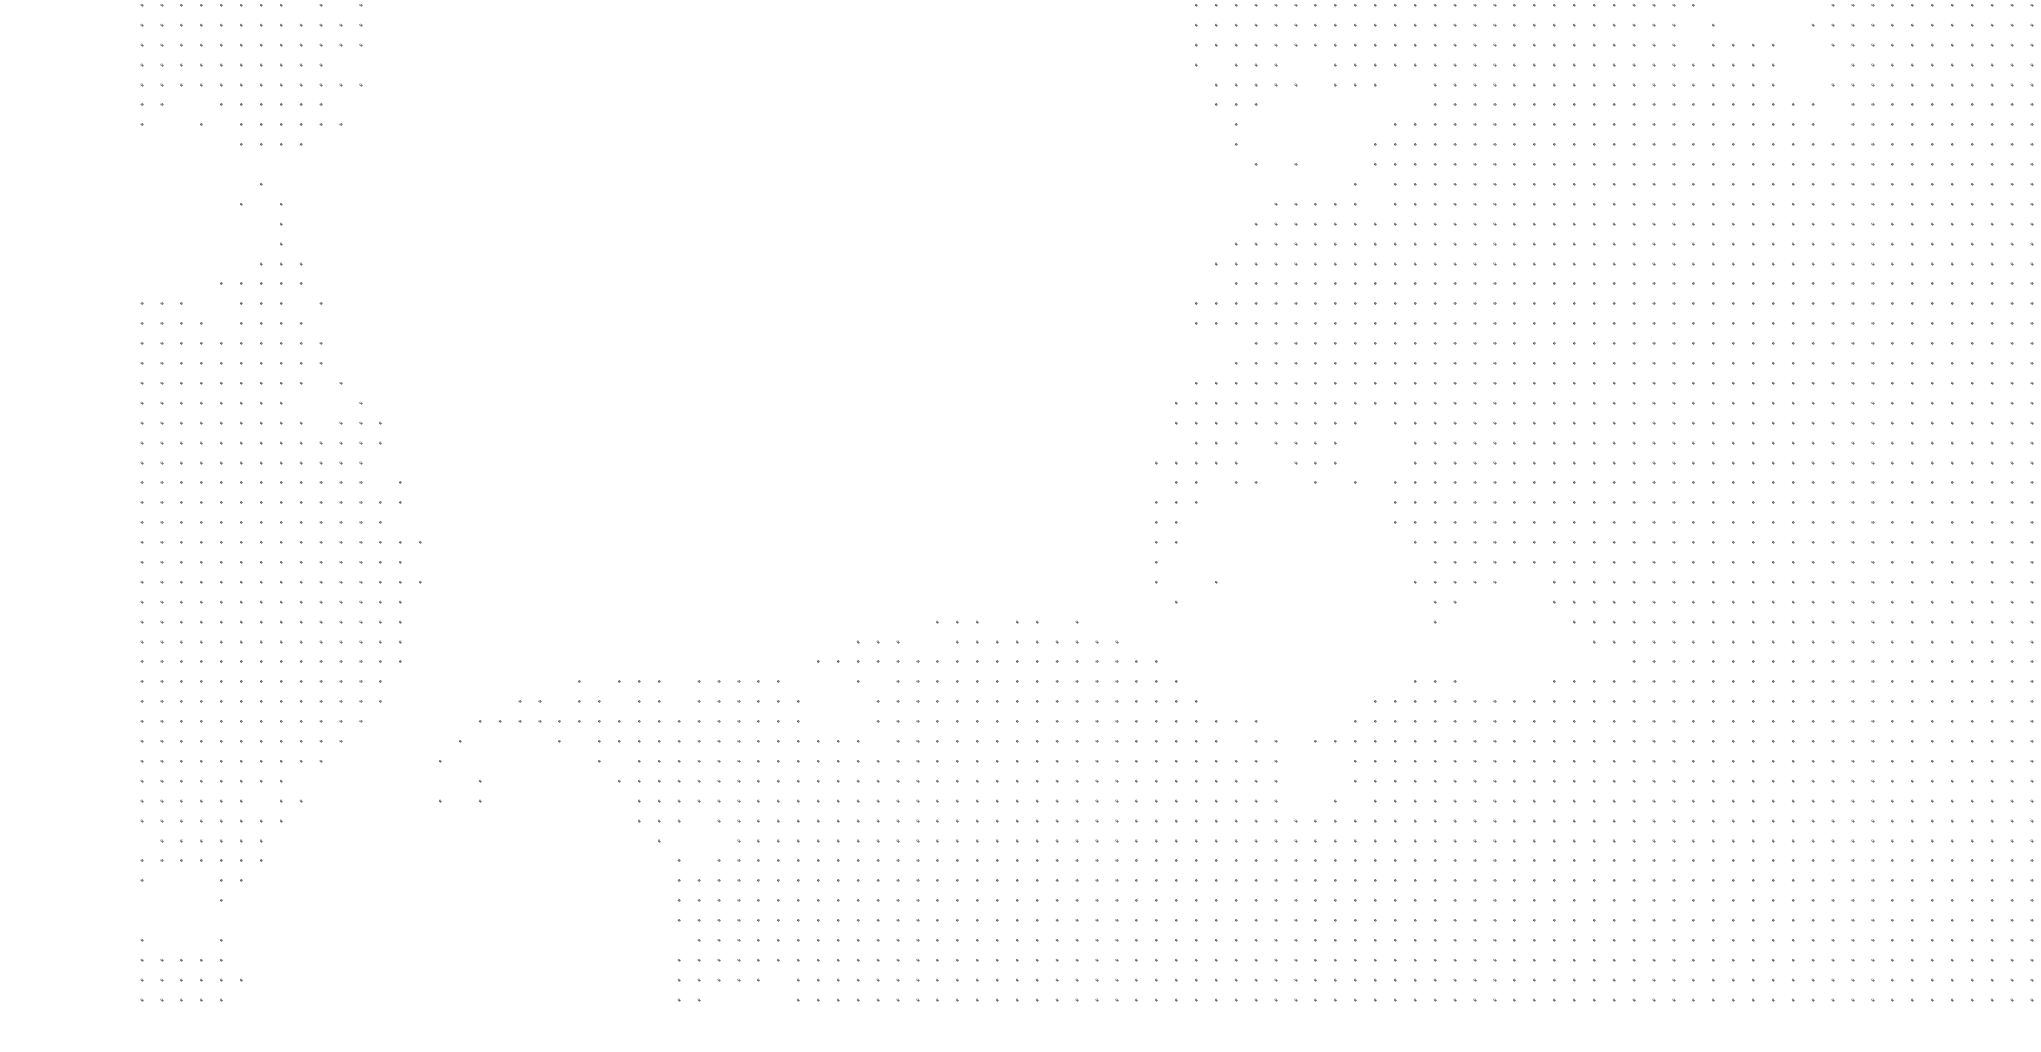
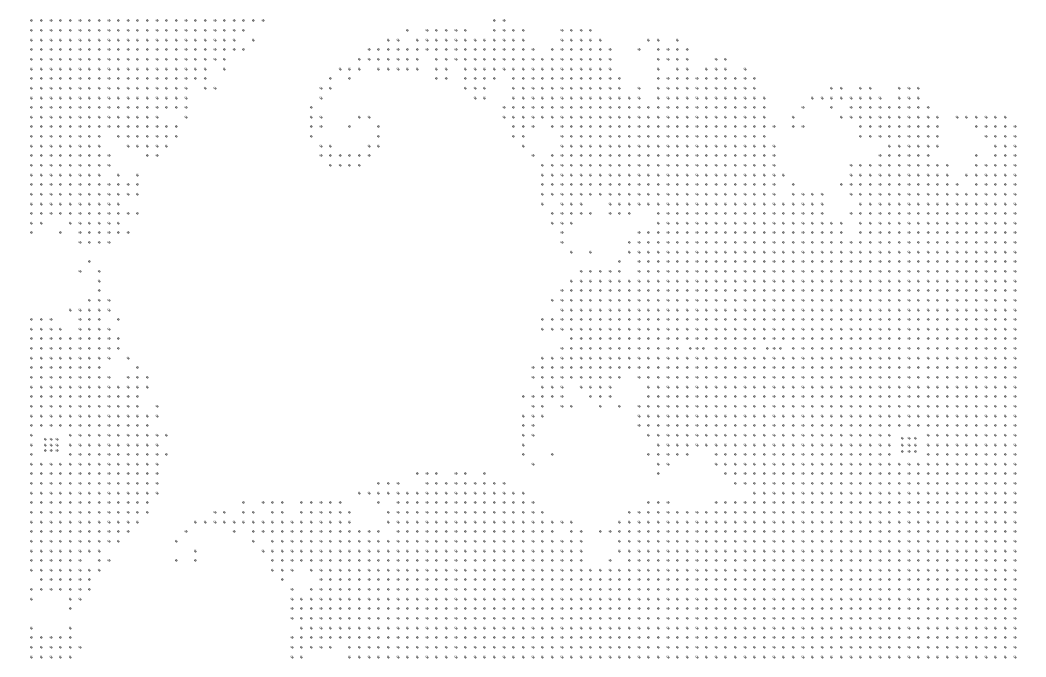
part: (1514, 363) -> (696, 348), size x0.7
part: (1673, 363) -> (773, 348), size x0.7
part: (181, 561) -> (50, 444), size x0.6
part: (1951, 561) -> (908, 444), size x0.7

